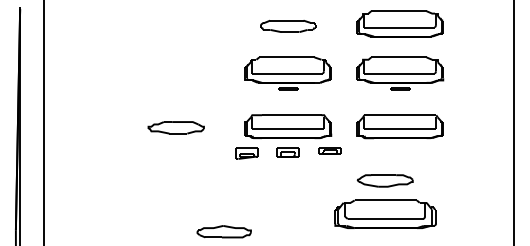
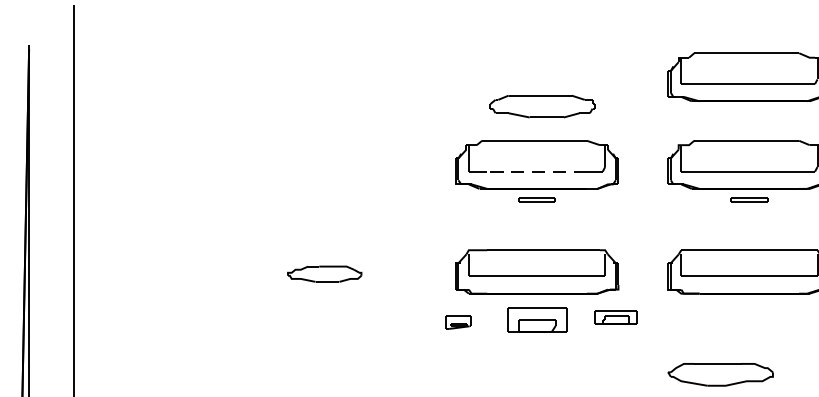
part: (288, 26) -> (543, 106), moved
line: (287, 73) -> (535, 171), solid -> dashed
part: (175, 127) -> (323, 273), size x0.7
part: (287, 152) -> (535, 320), size x1.4
part: (246, 153) -> (457, 322), size x0.6

